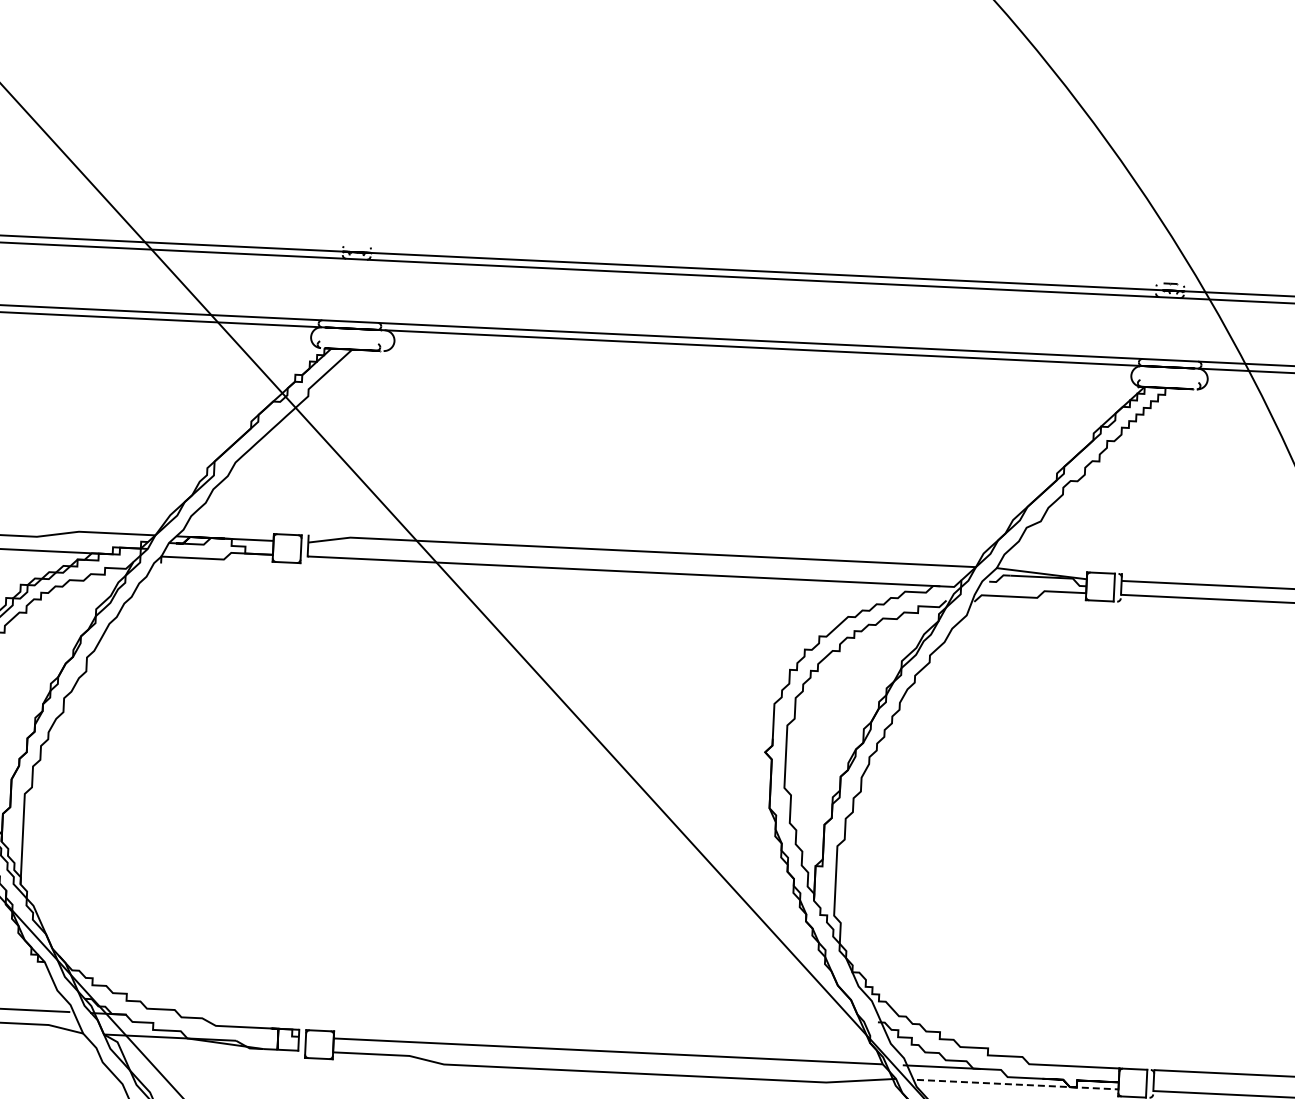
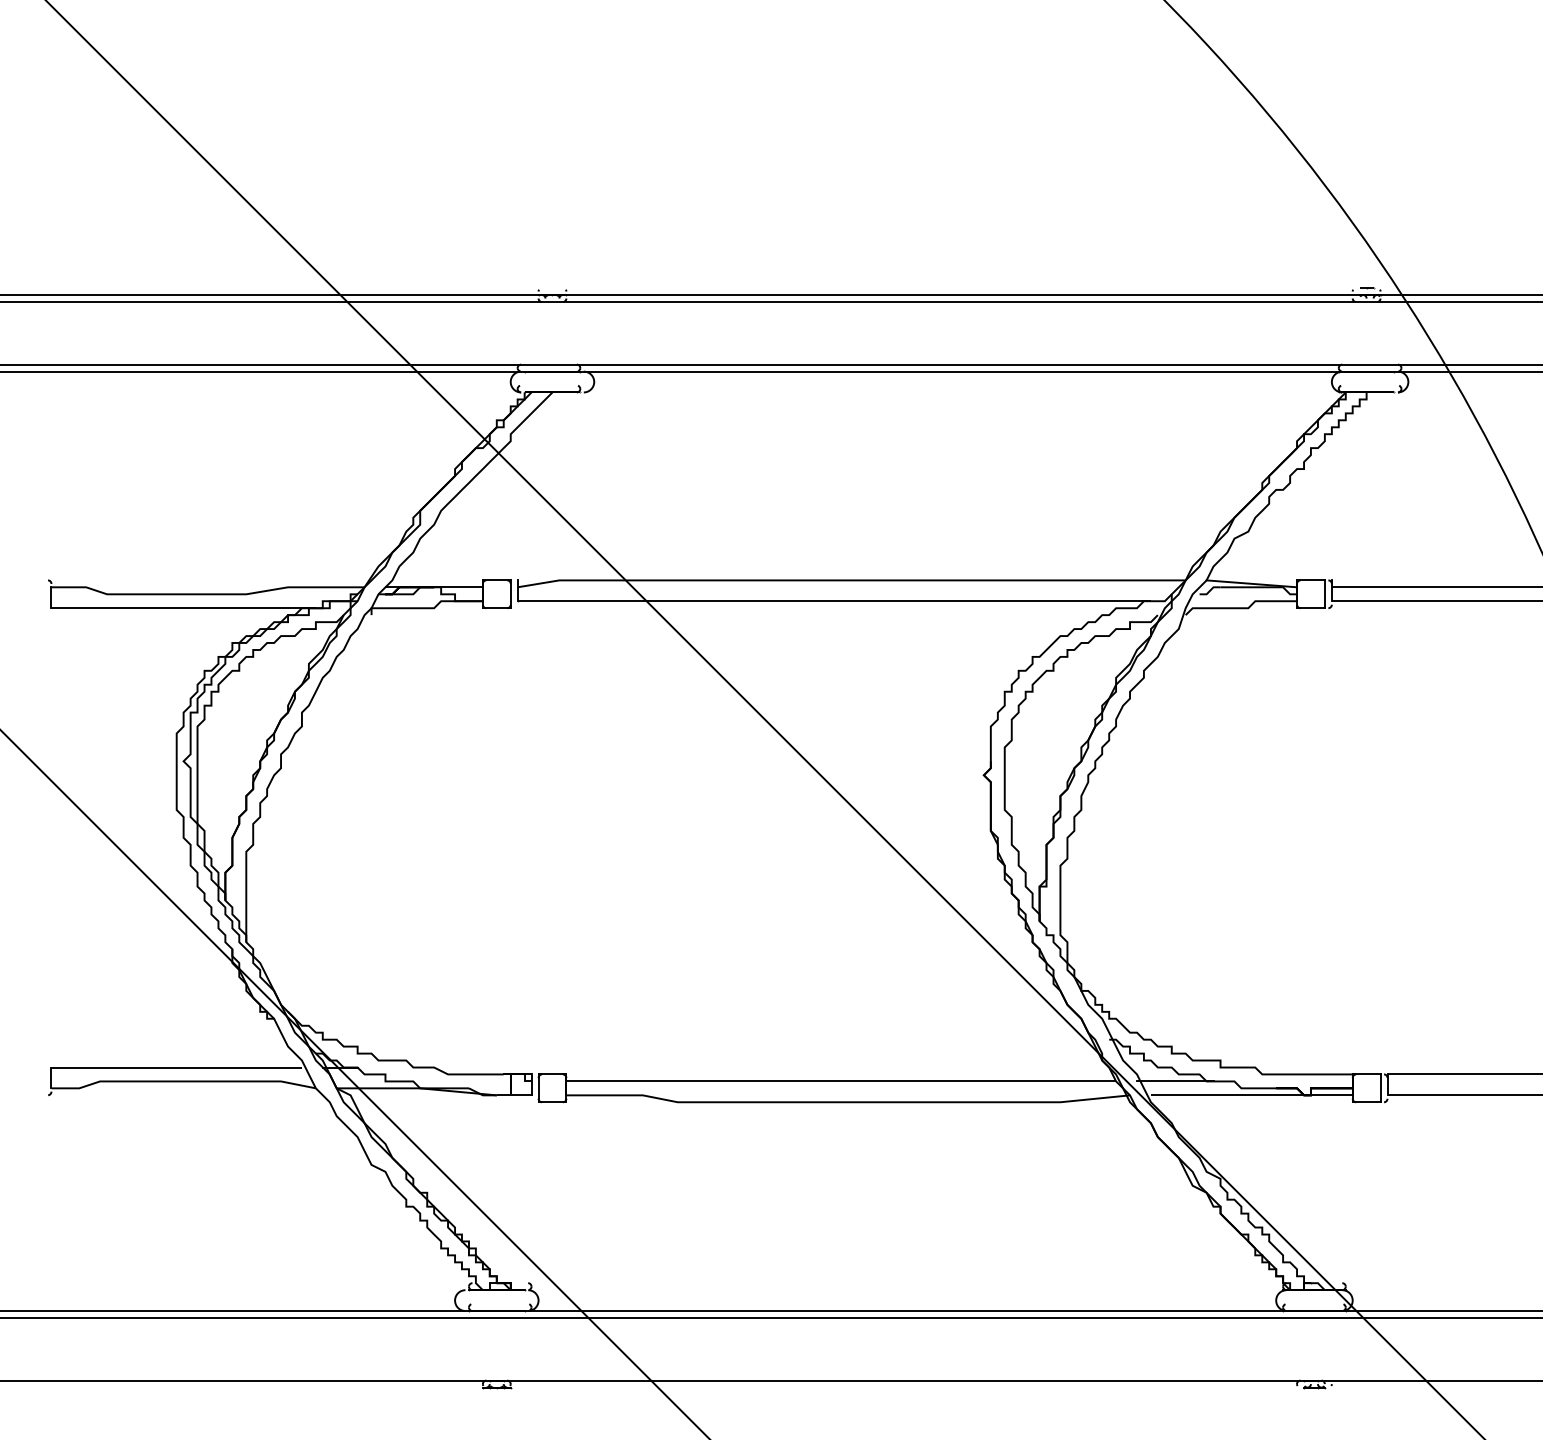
line: (1017, 1084) -> (1251, 1095), dashed -> solid

